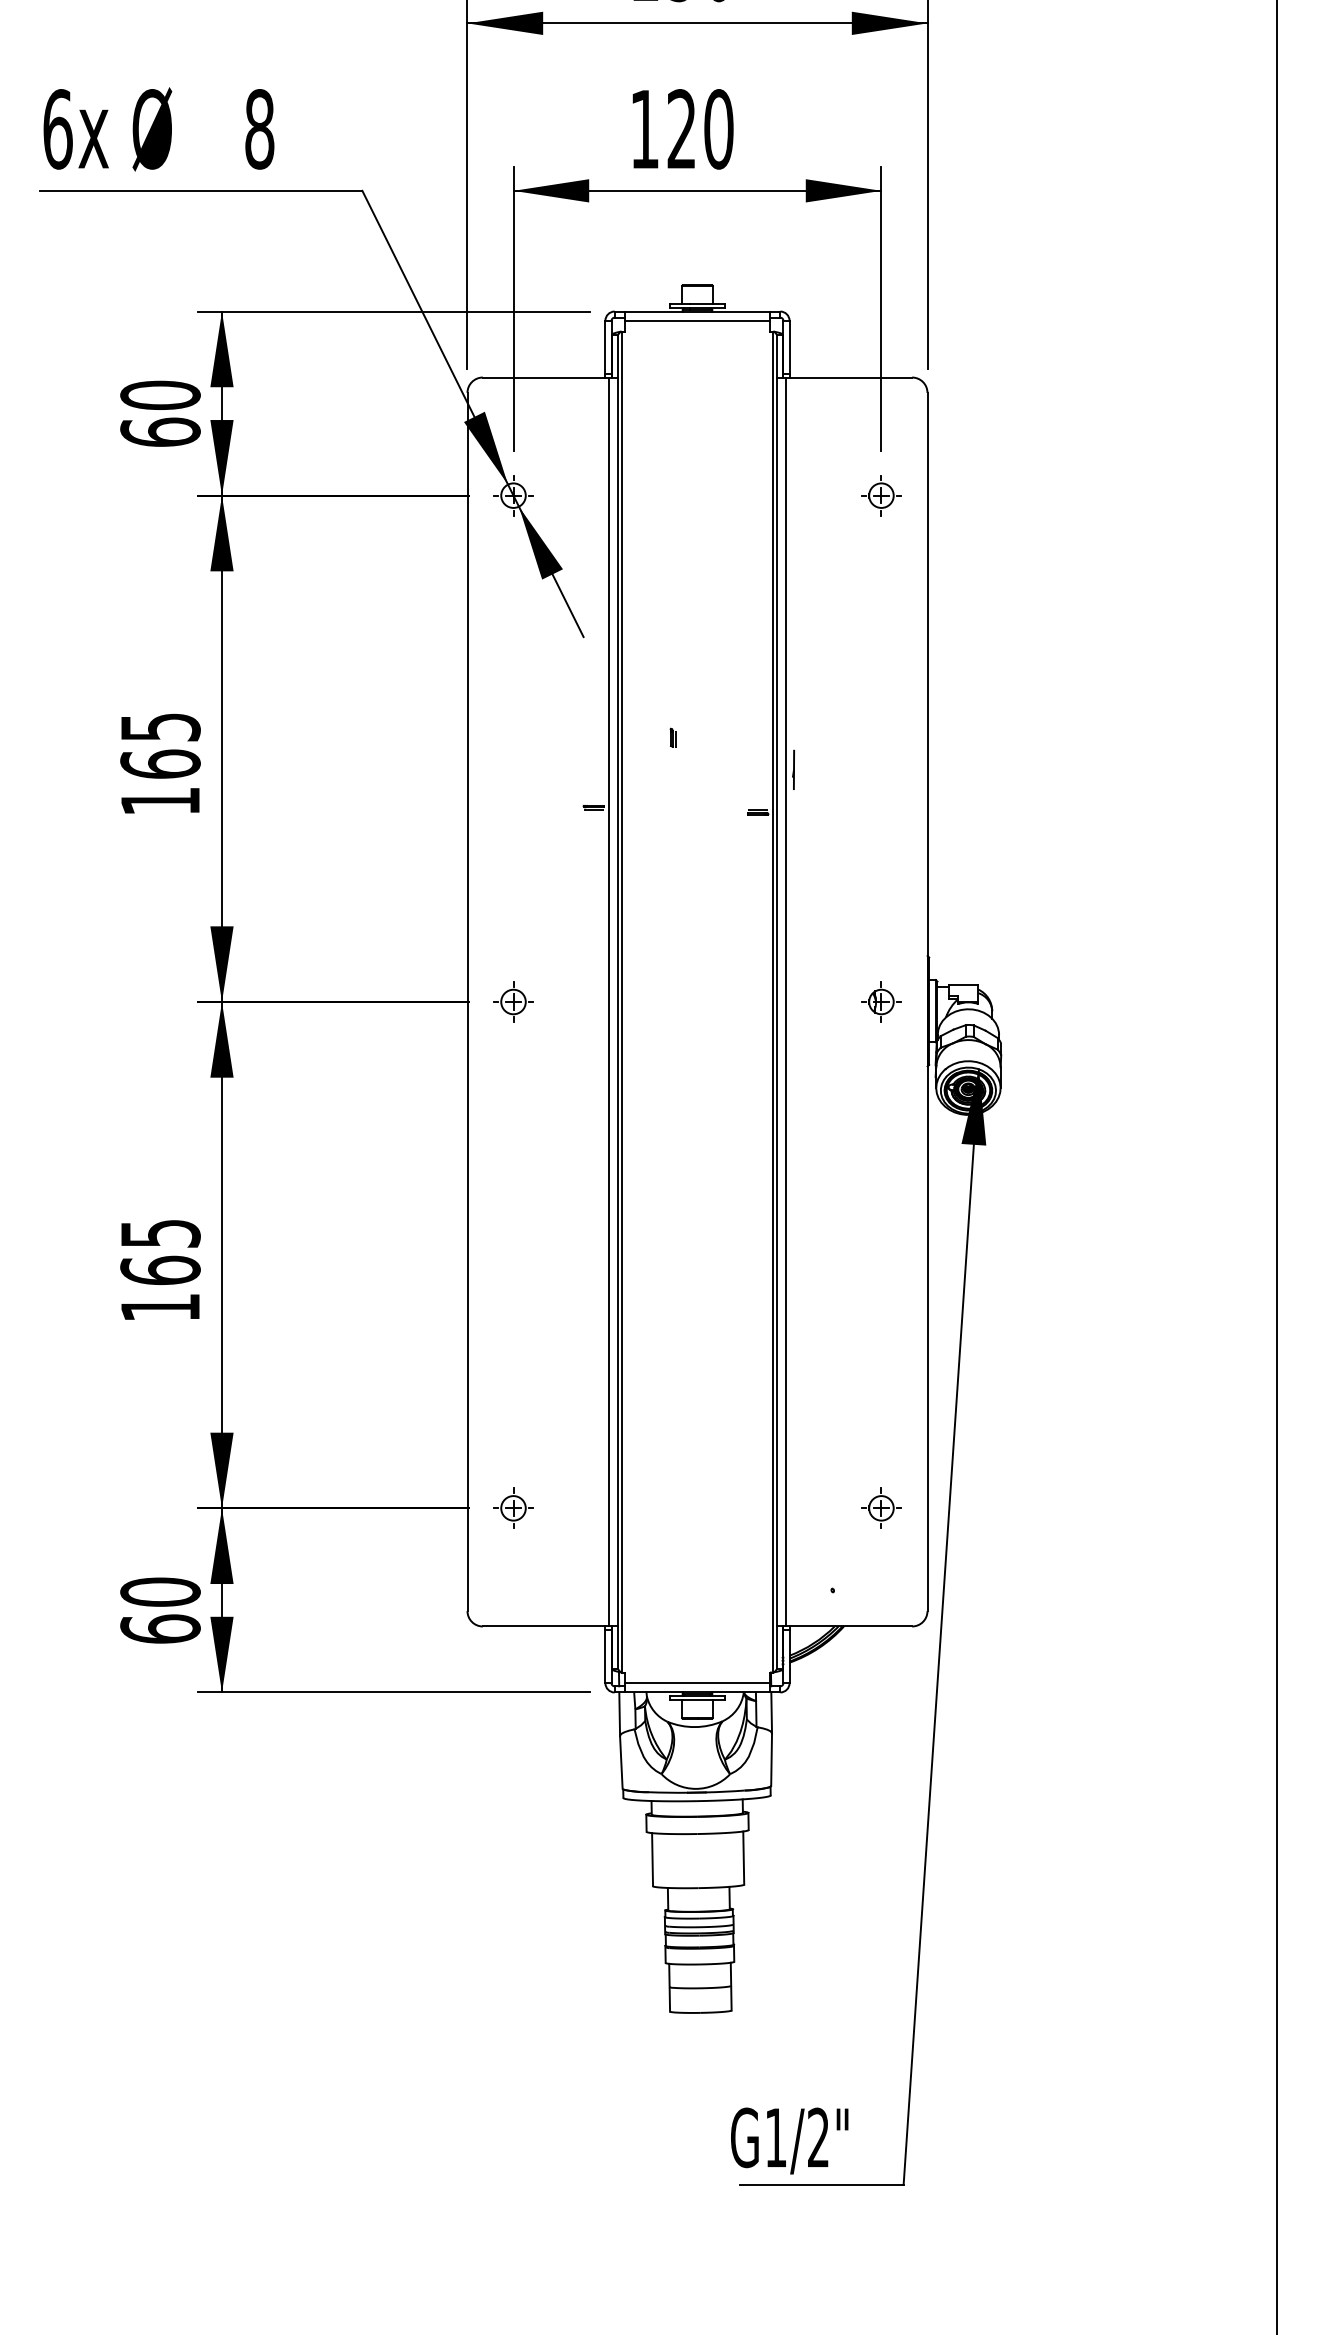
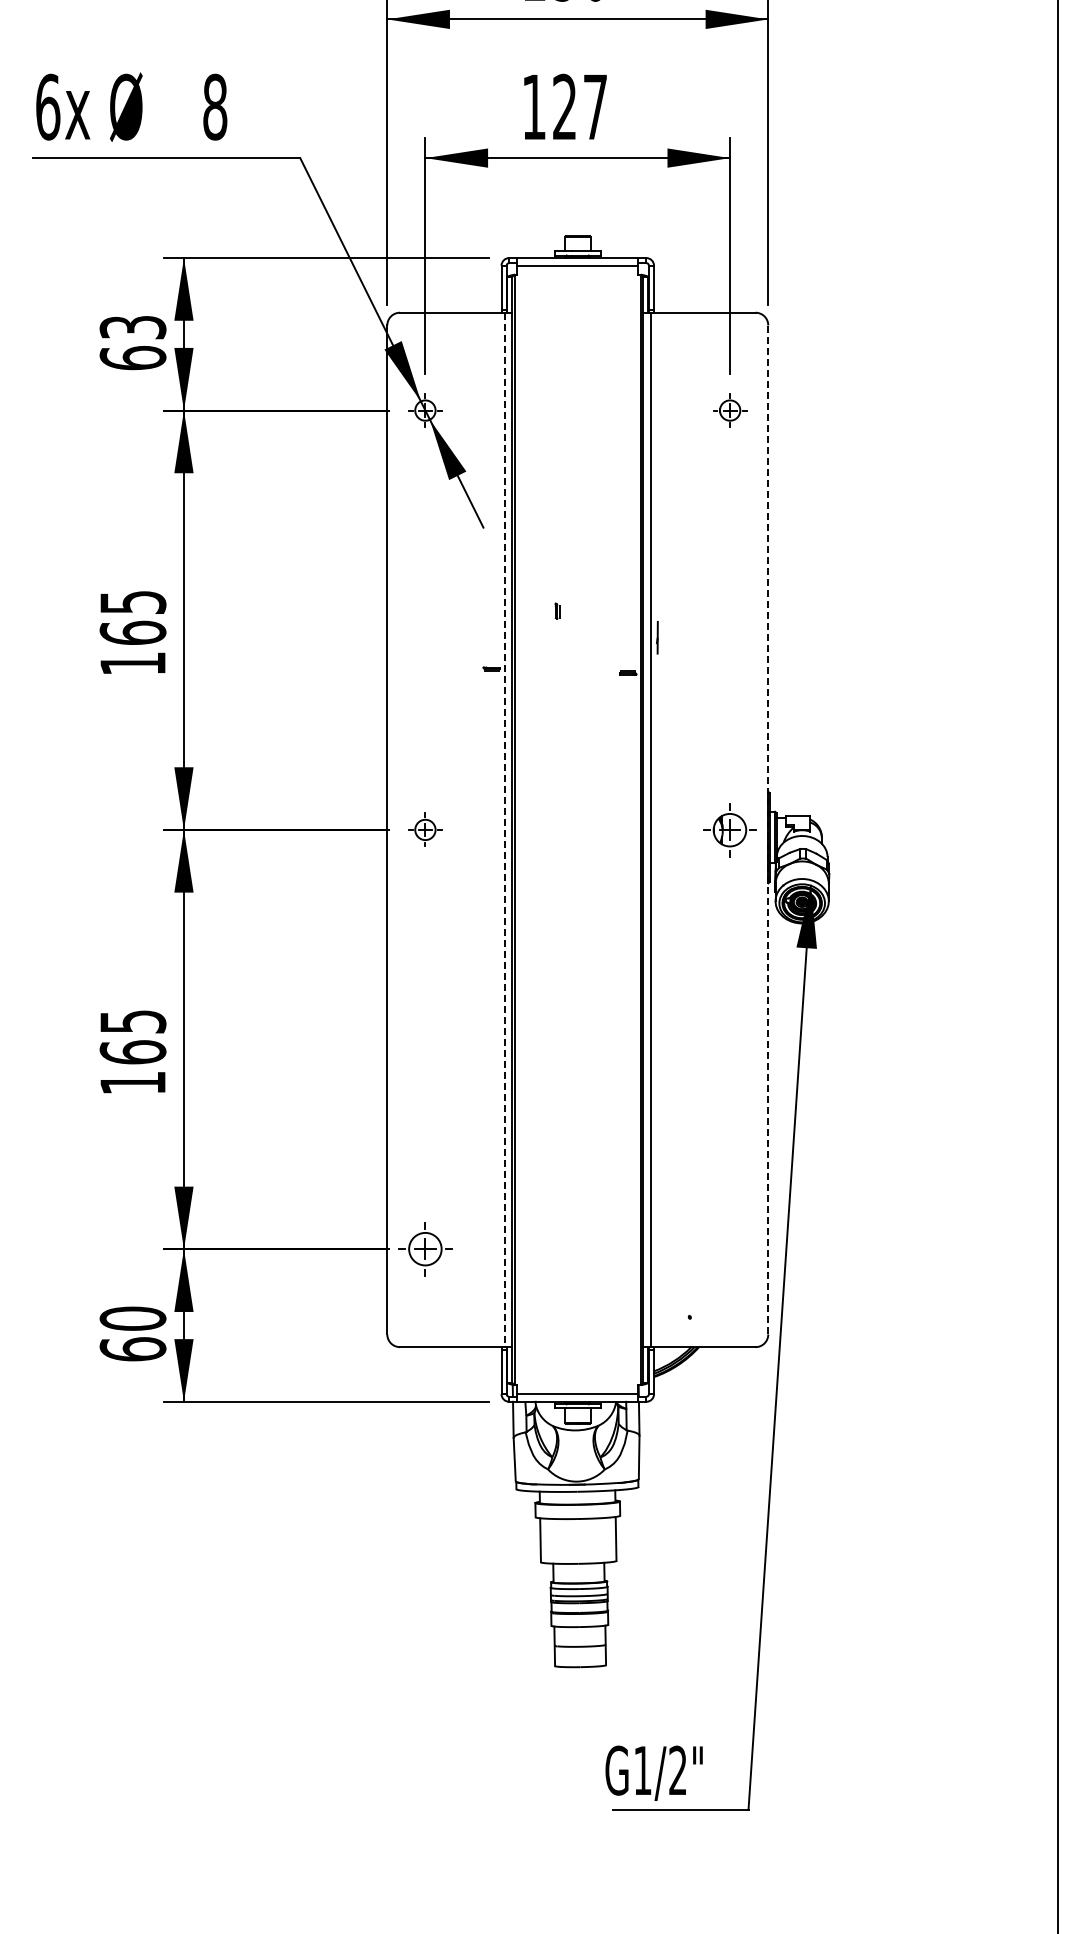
text: (718, 128) -> (595, 106), 120 -> 127
text: (159, 395) -> (132, 327), 60 -> 63
part: (881, 1001) -> (730, 829), size x1.6
line: (927, 1001) -> (768, 829), solid -> dashed
line: (608, 1002) -> (504, 830), solid -> dashed
part: (513, 1508) -> (425, 1249), size x1.6
part: (881, 1508) -> (730, 1249), removed

